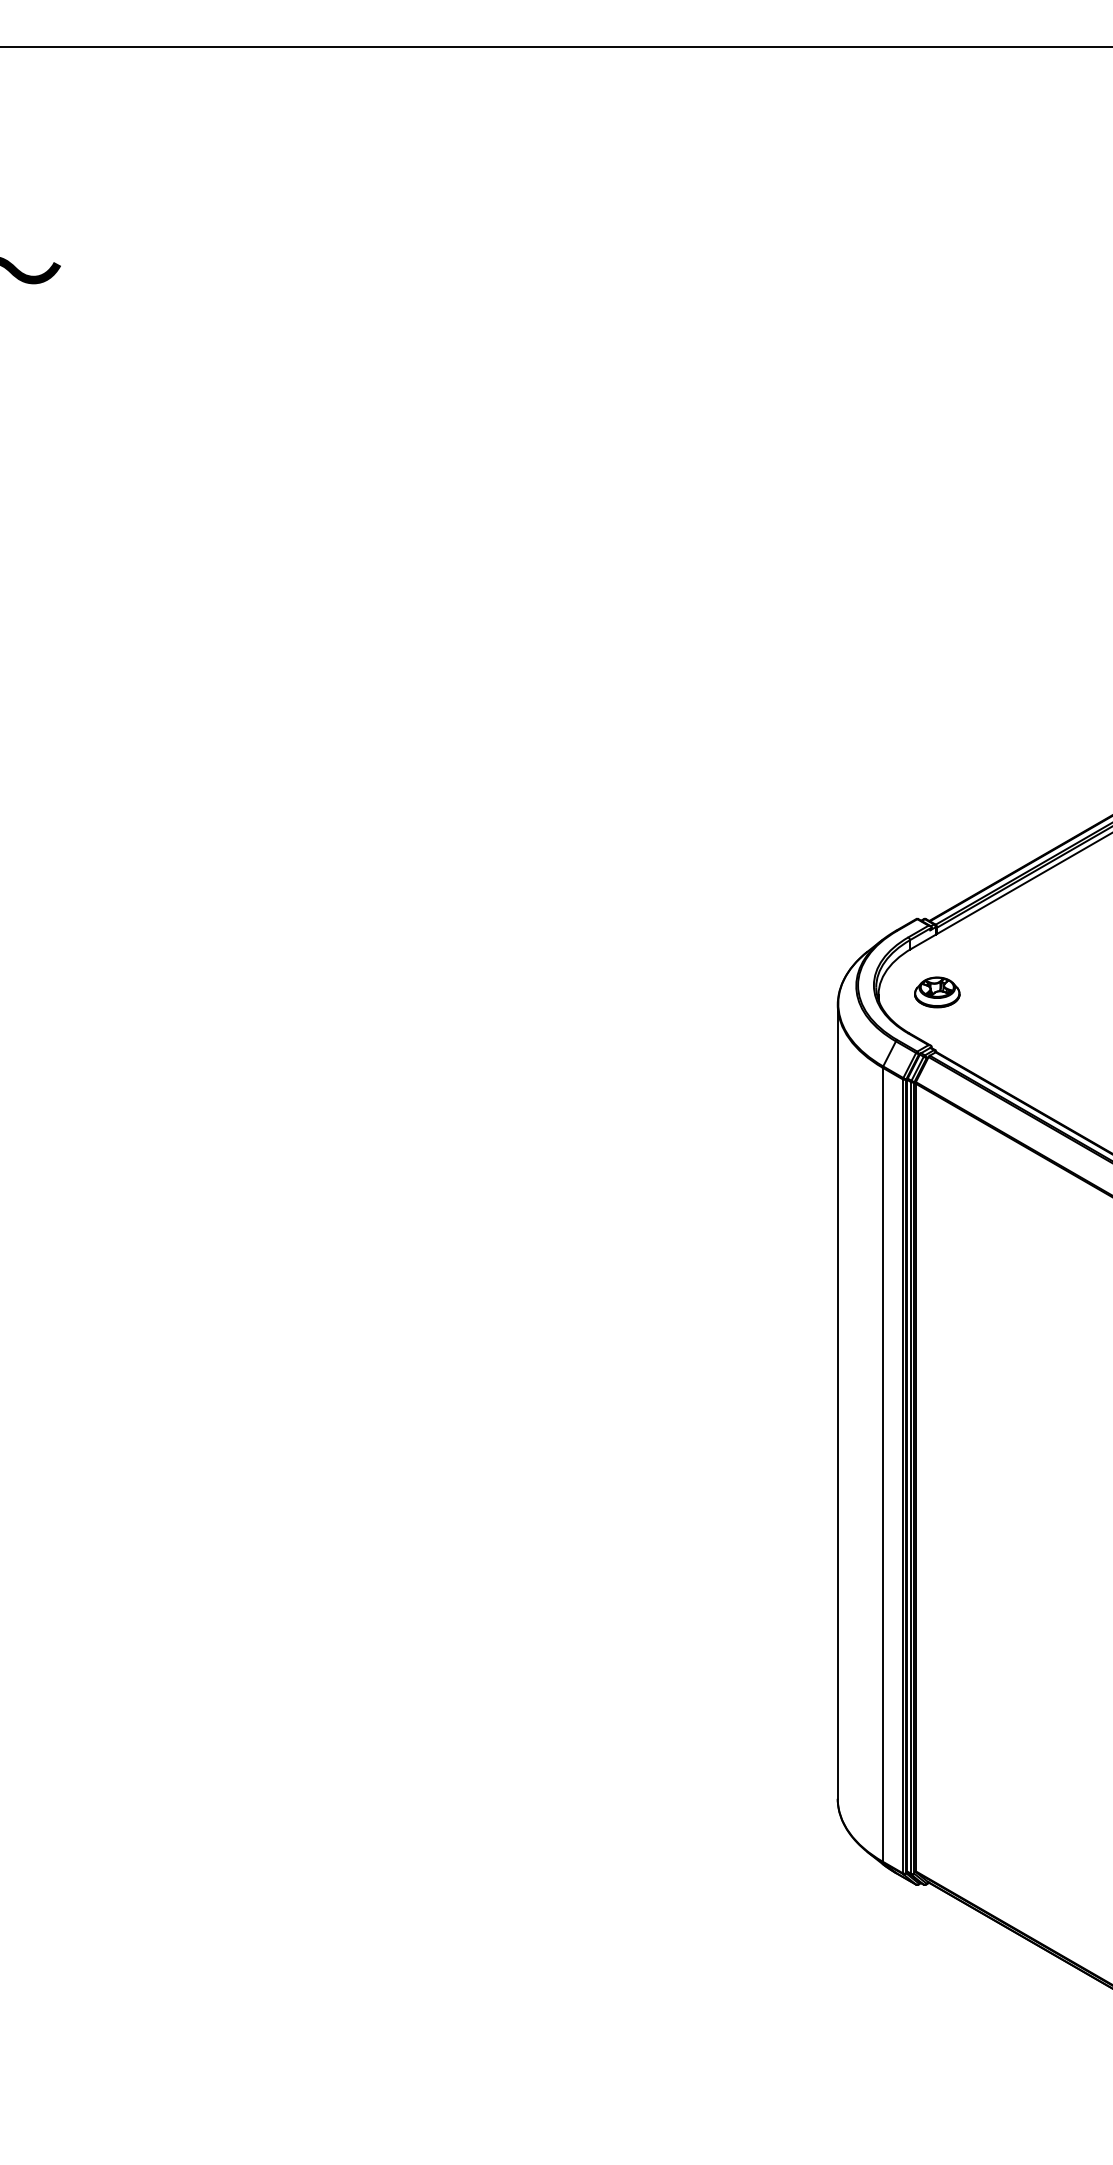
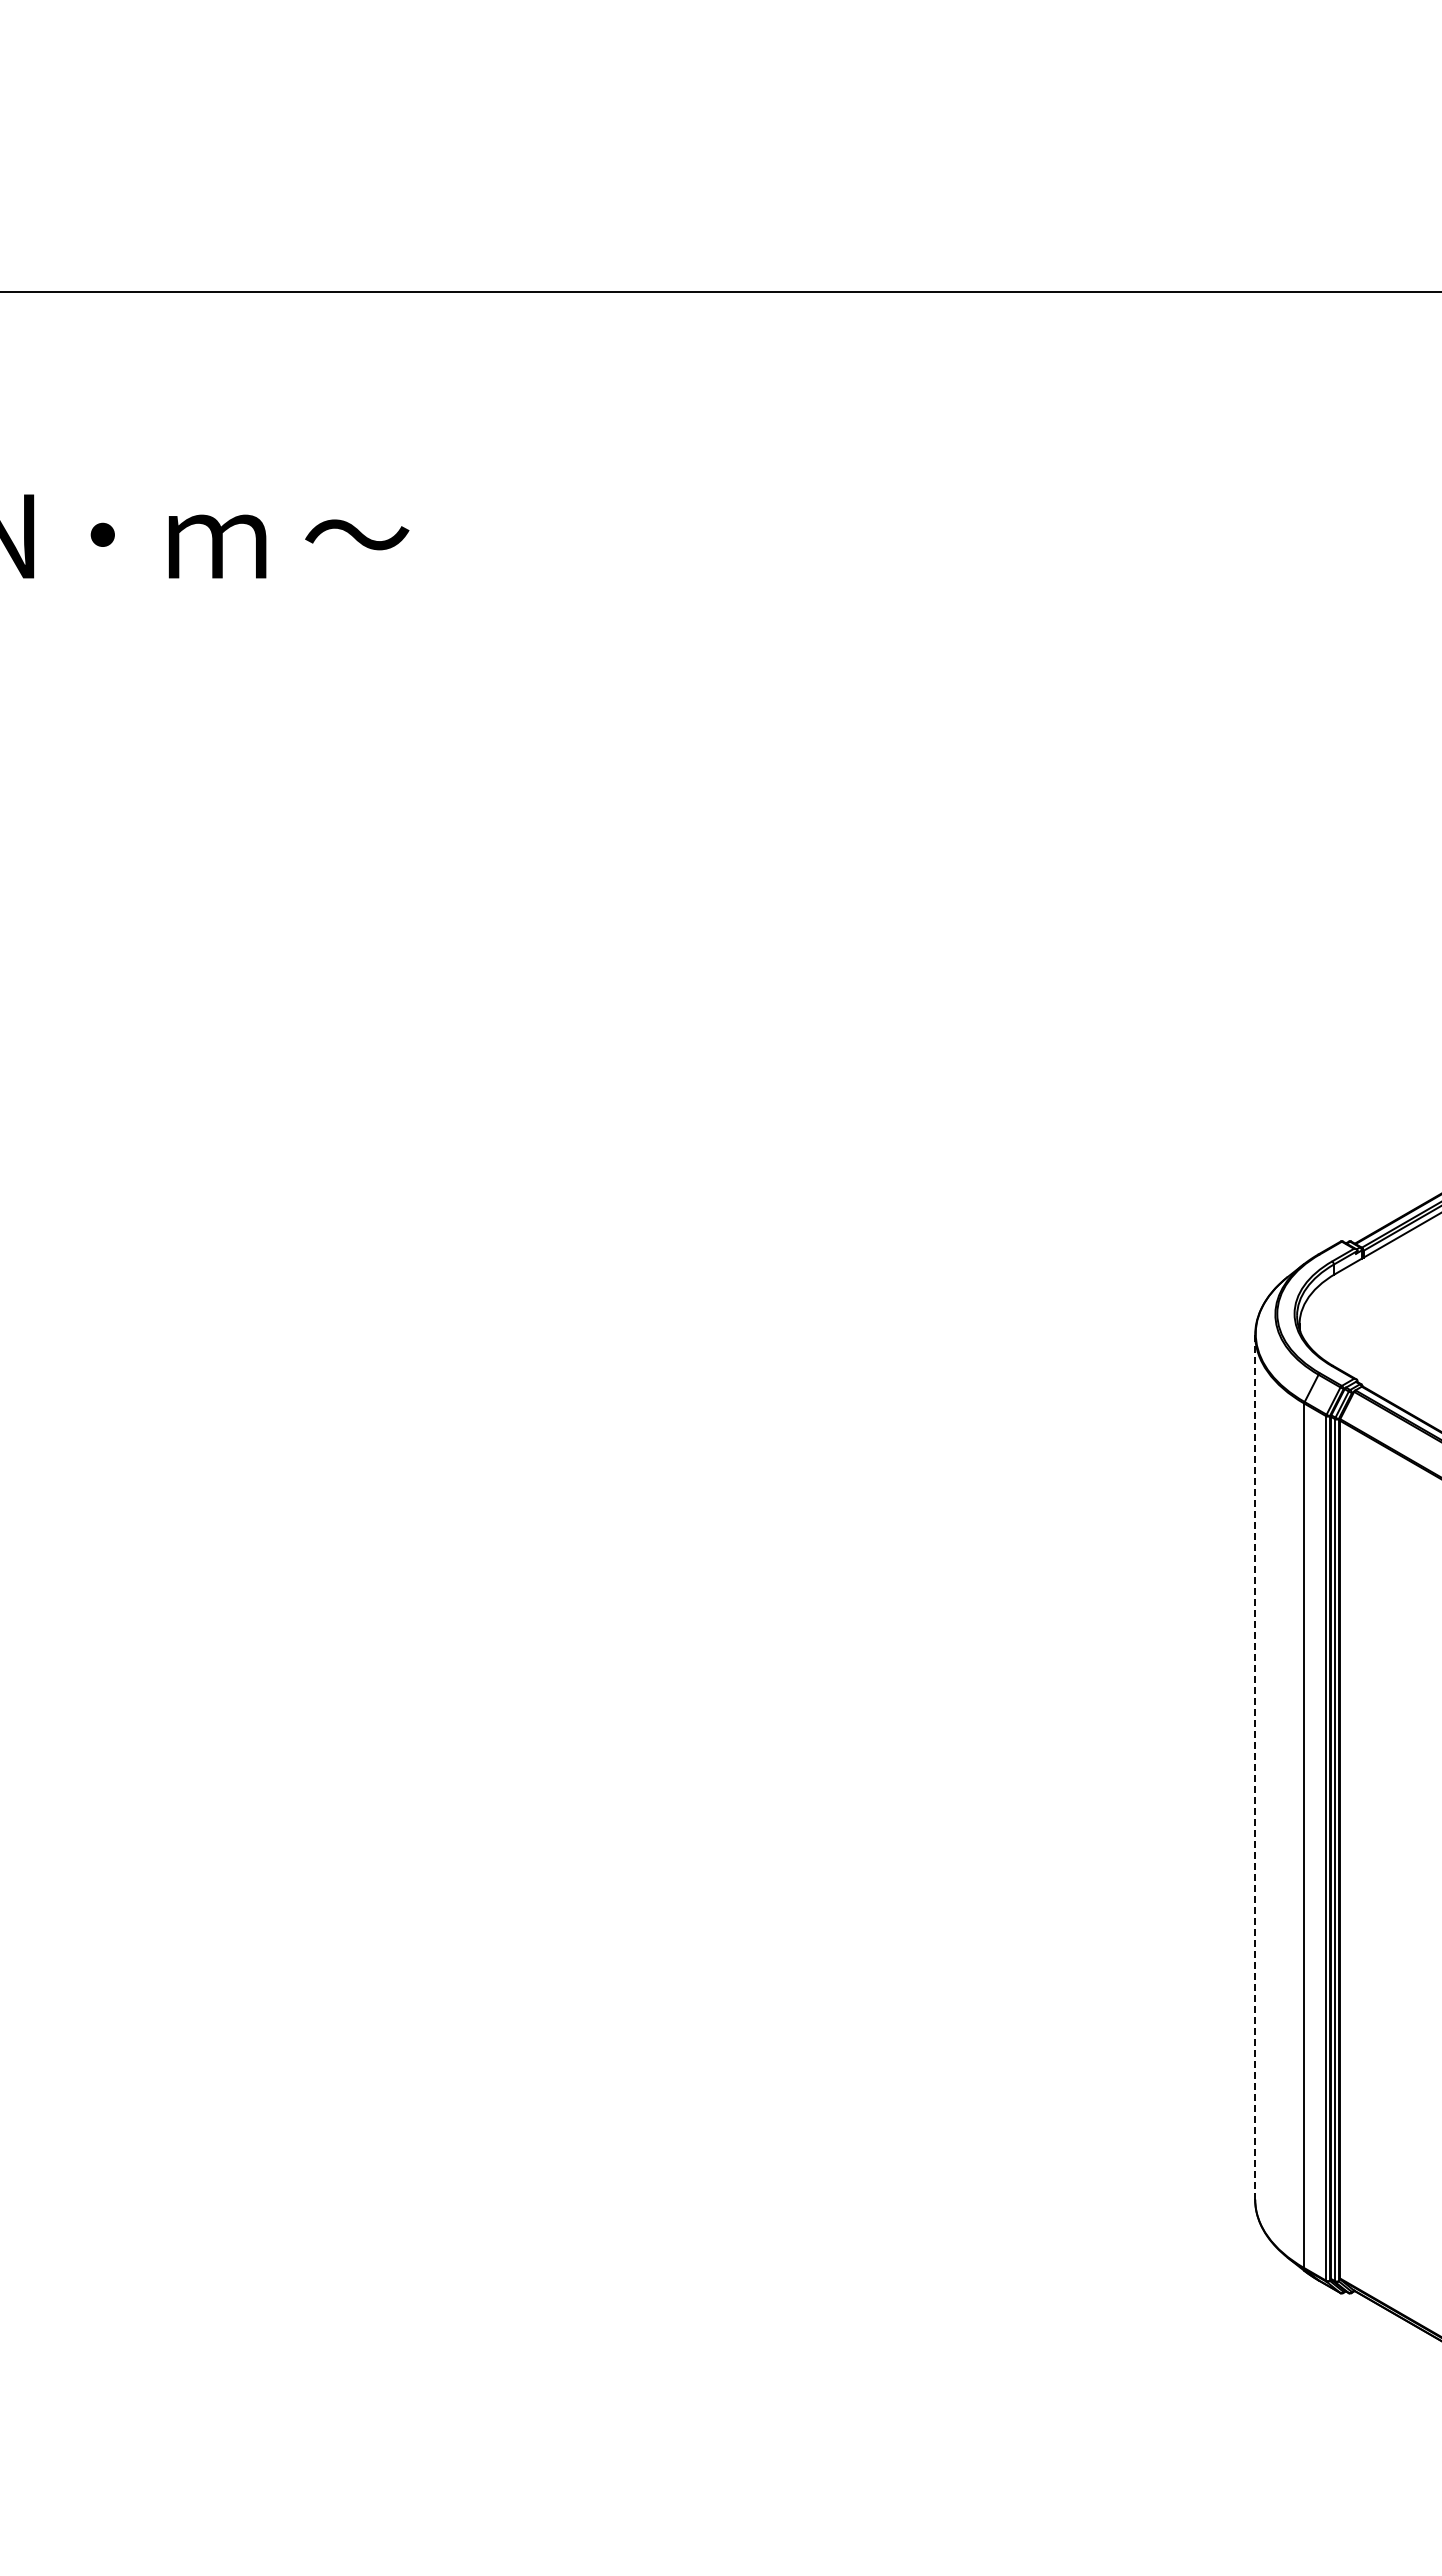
part: (937, 992) -> (1363, 1321), removed
line: (838, 1402) -> (1255, 1767), solid -> dashed

